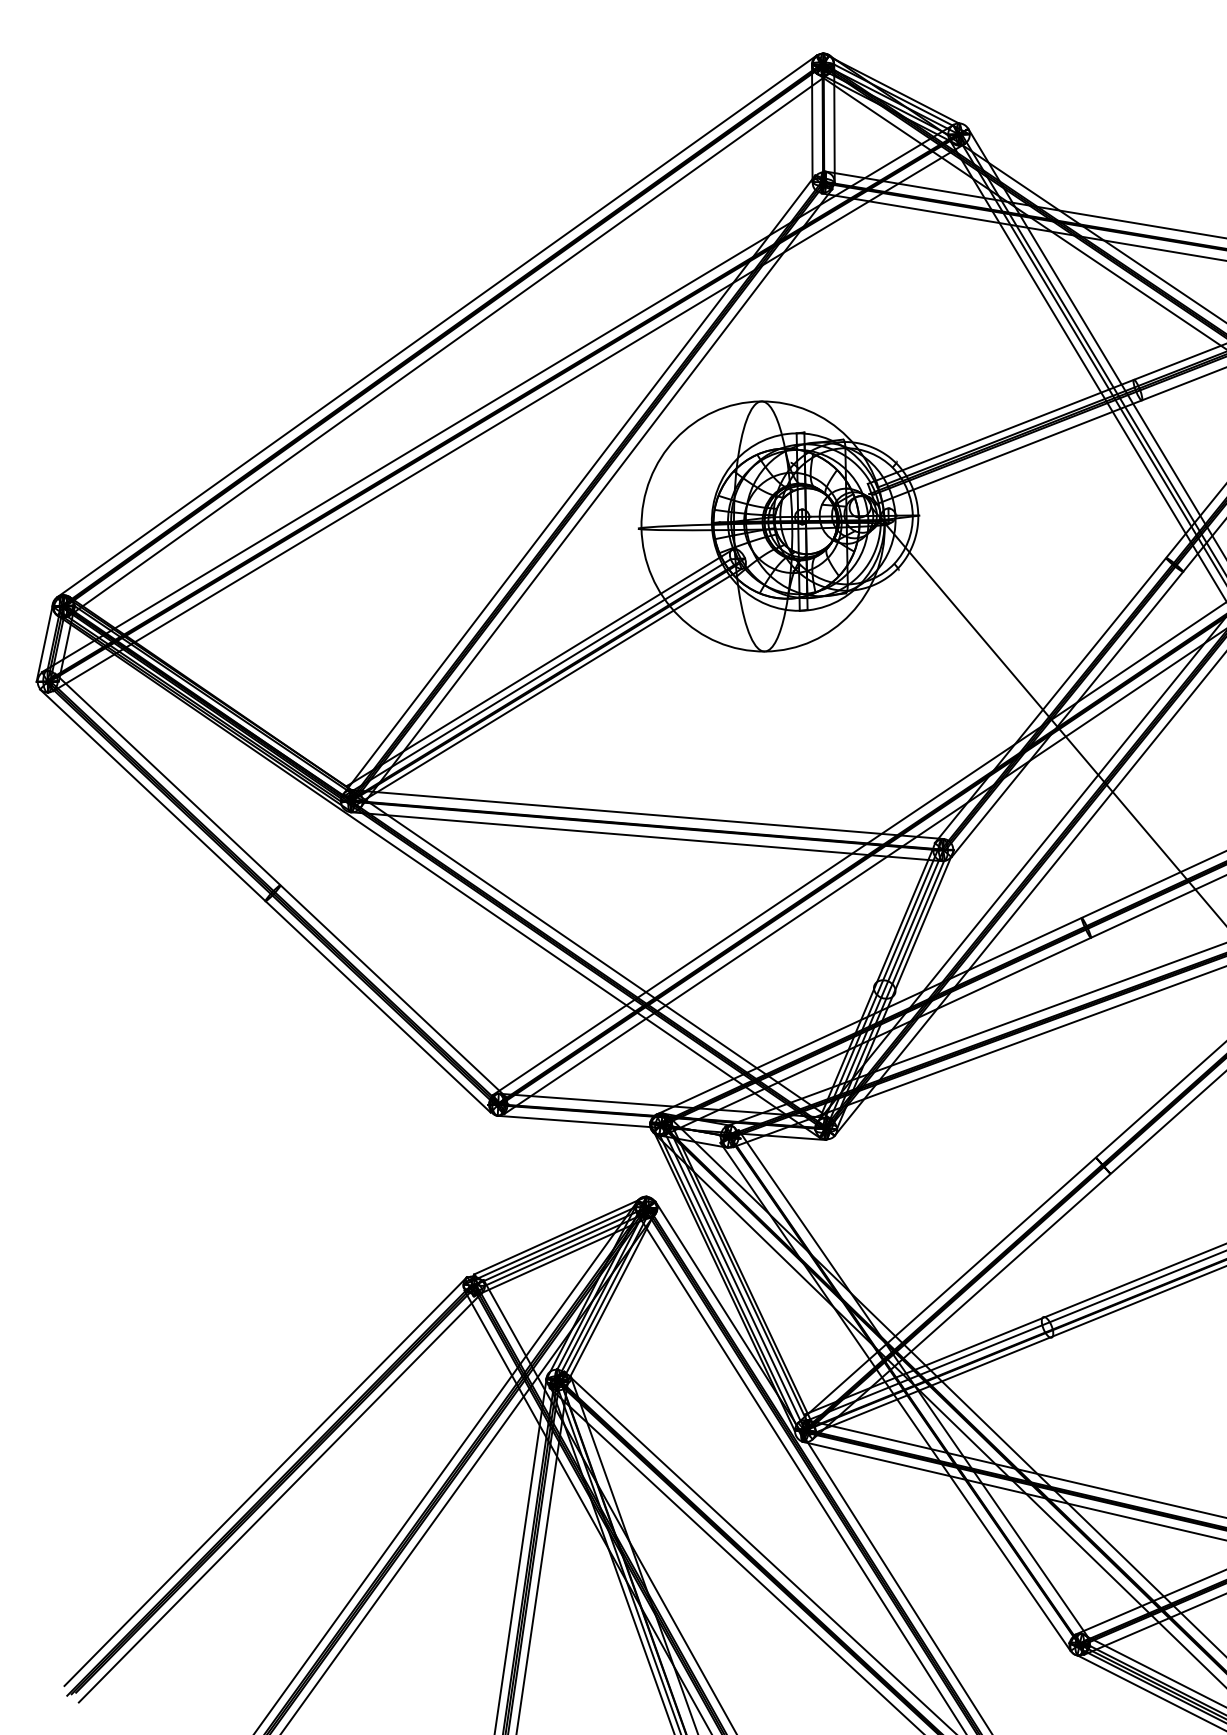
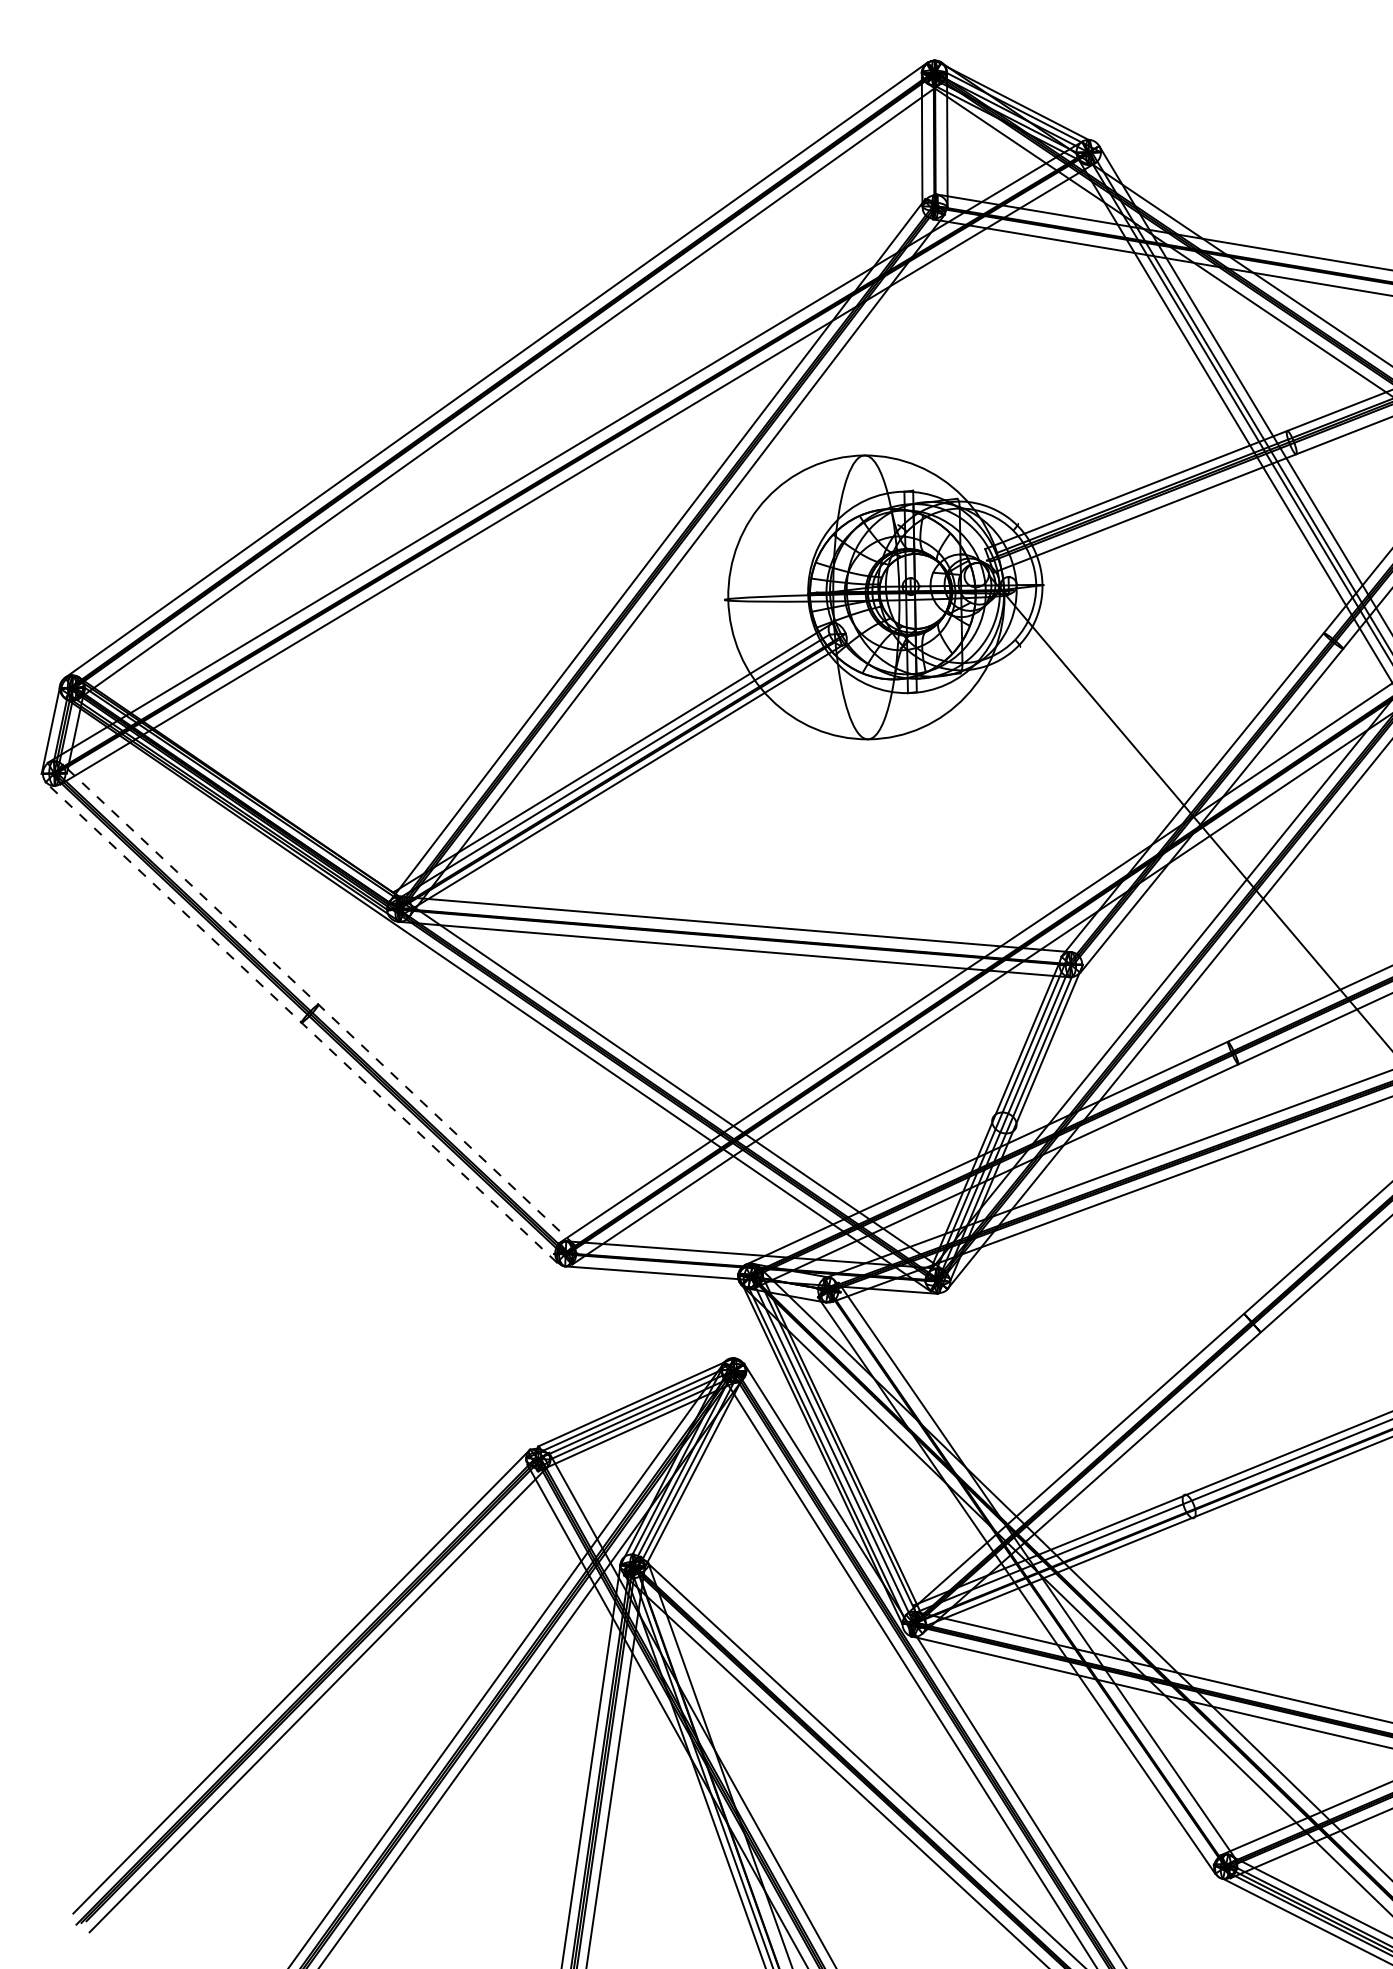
line: (280, 885) -> (318, 1004), solid -> dashed
line: (265, 900) -> (301, 1021), solid -> dashed

